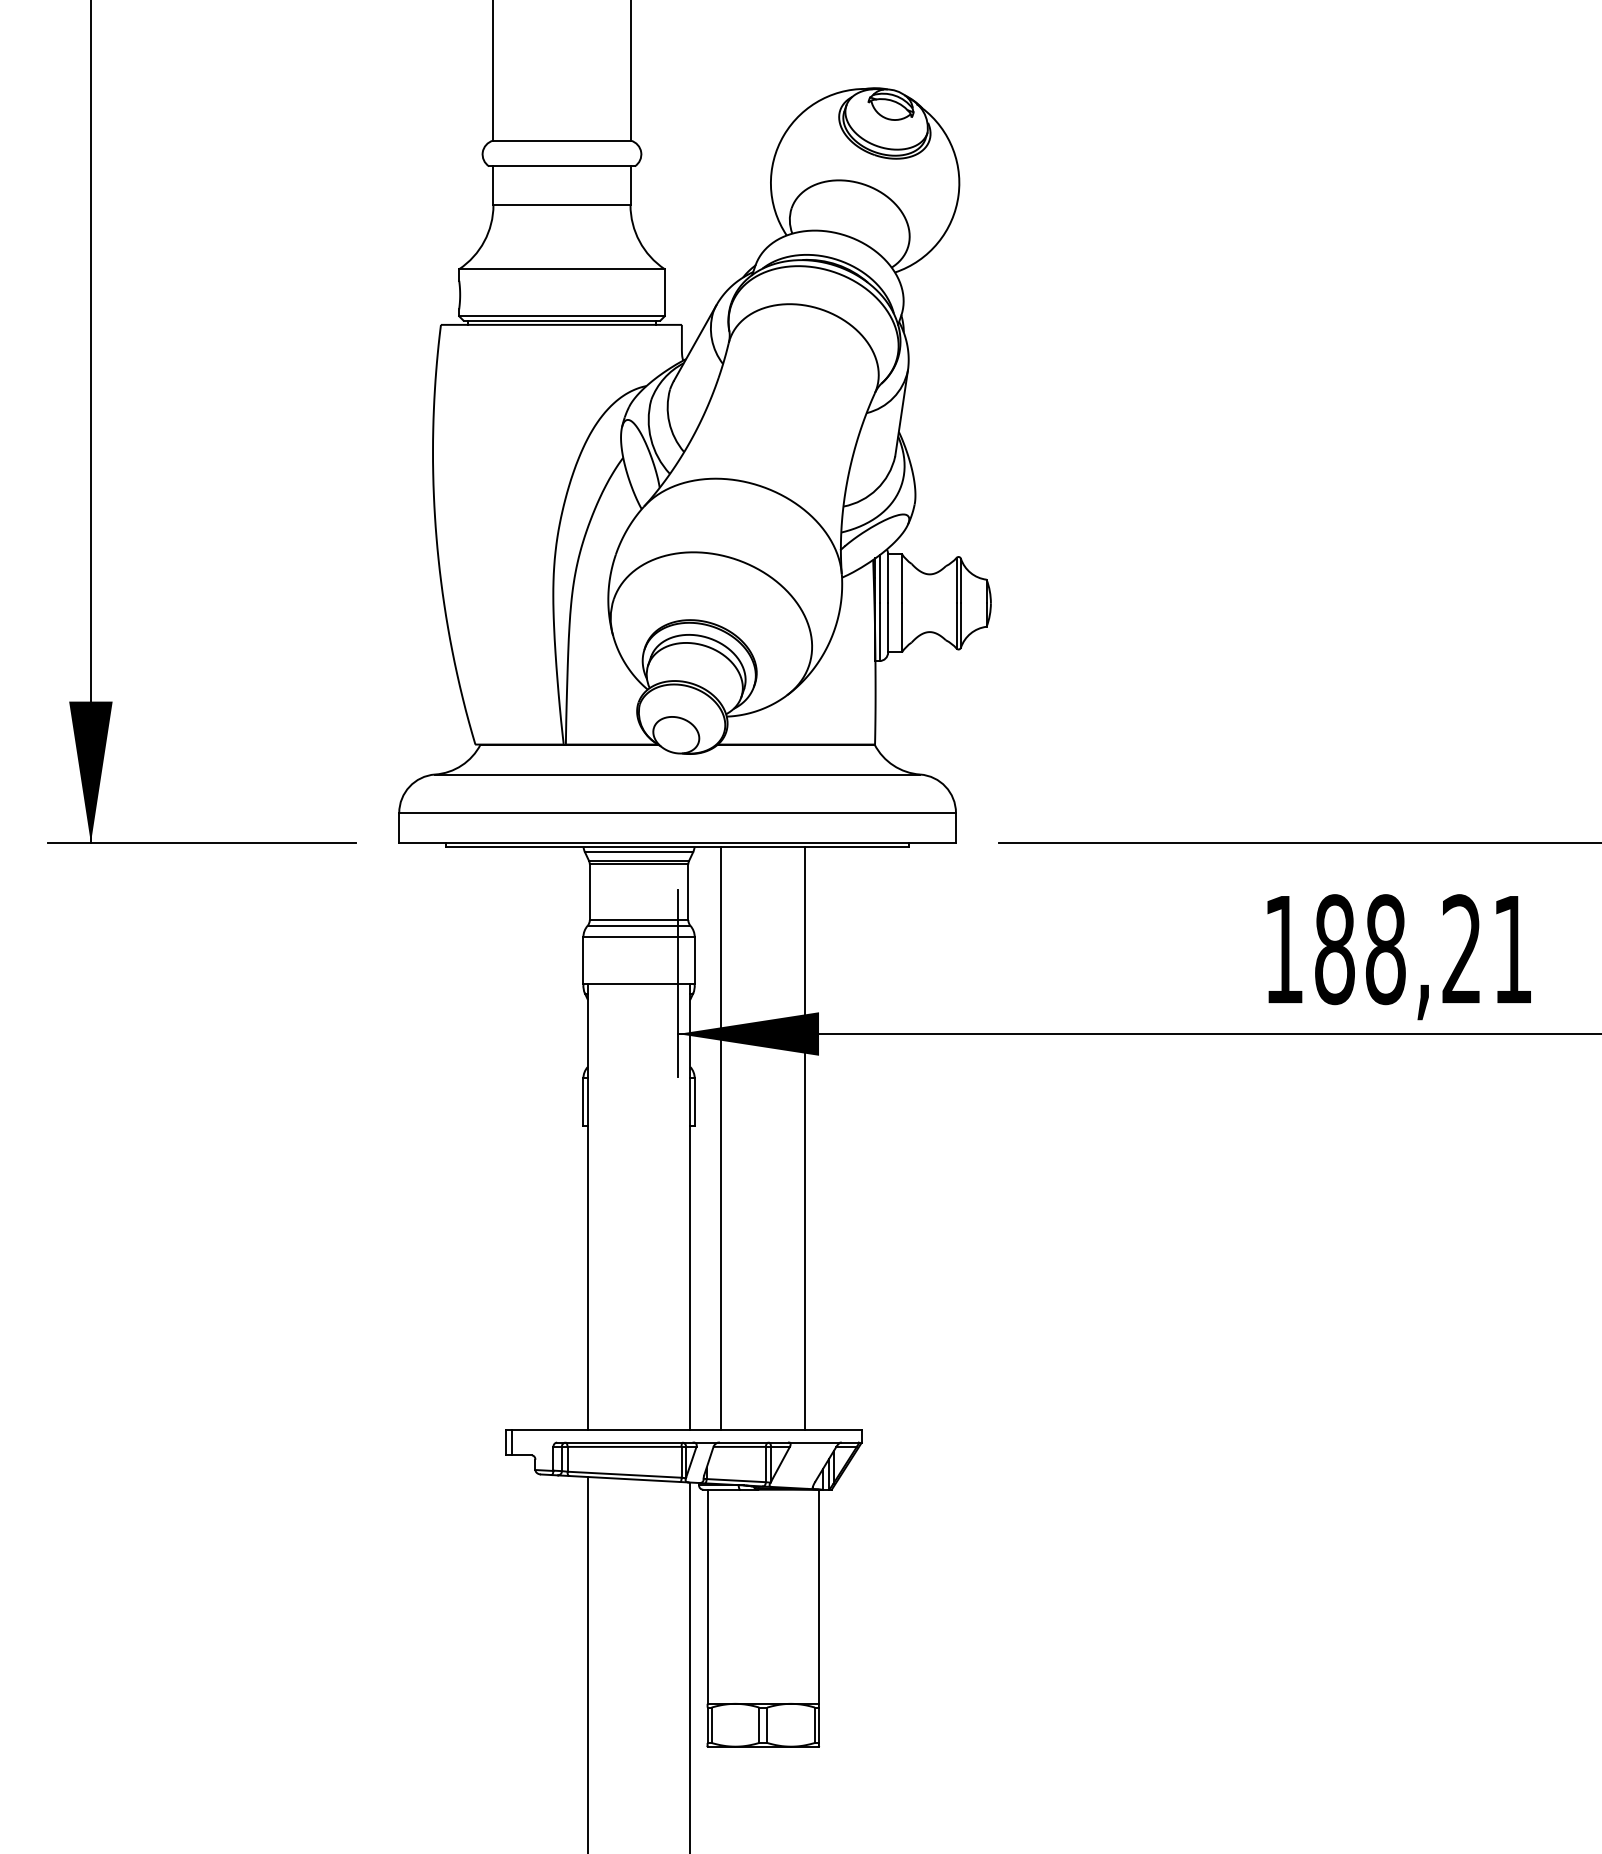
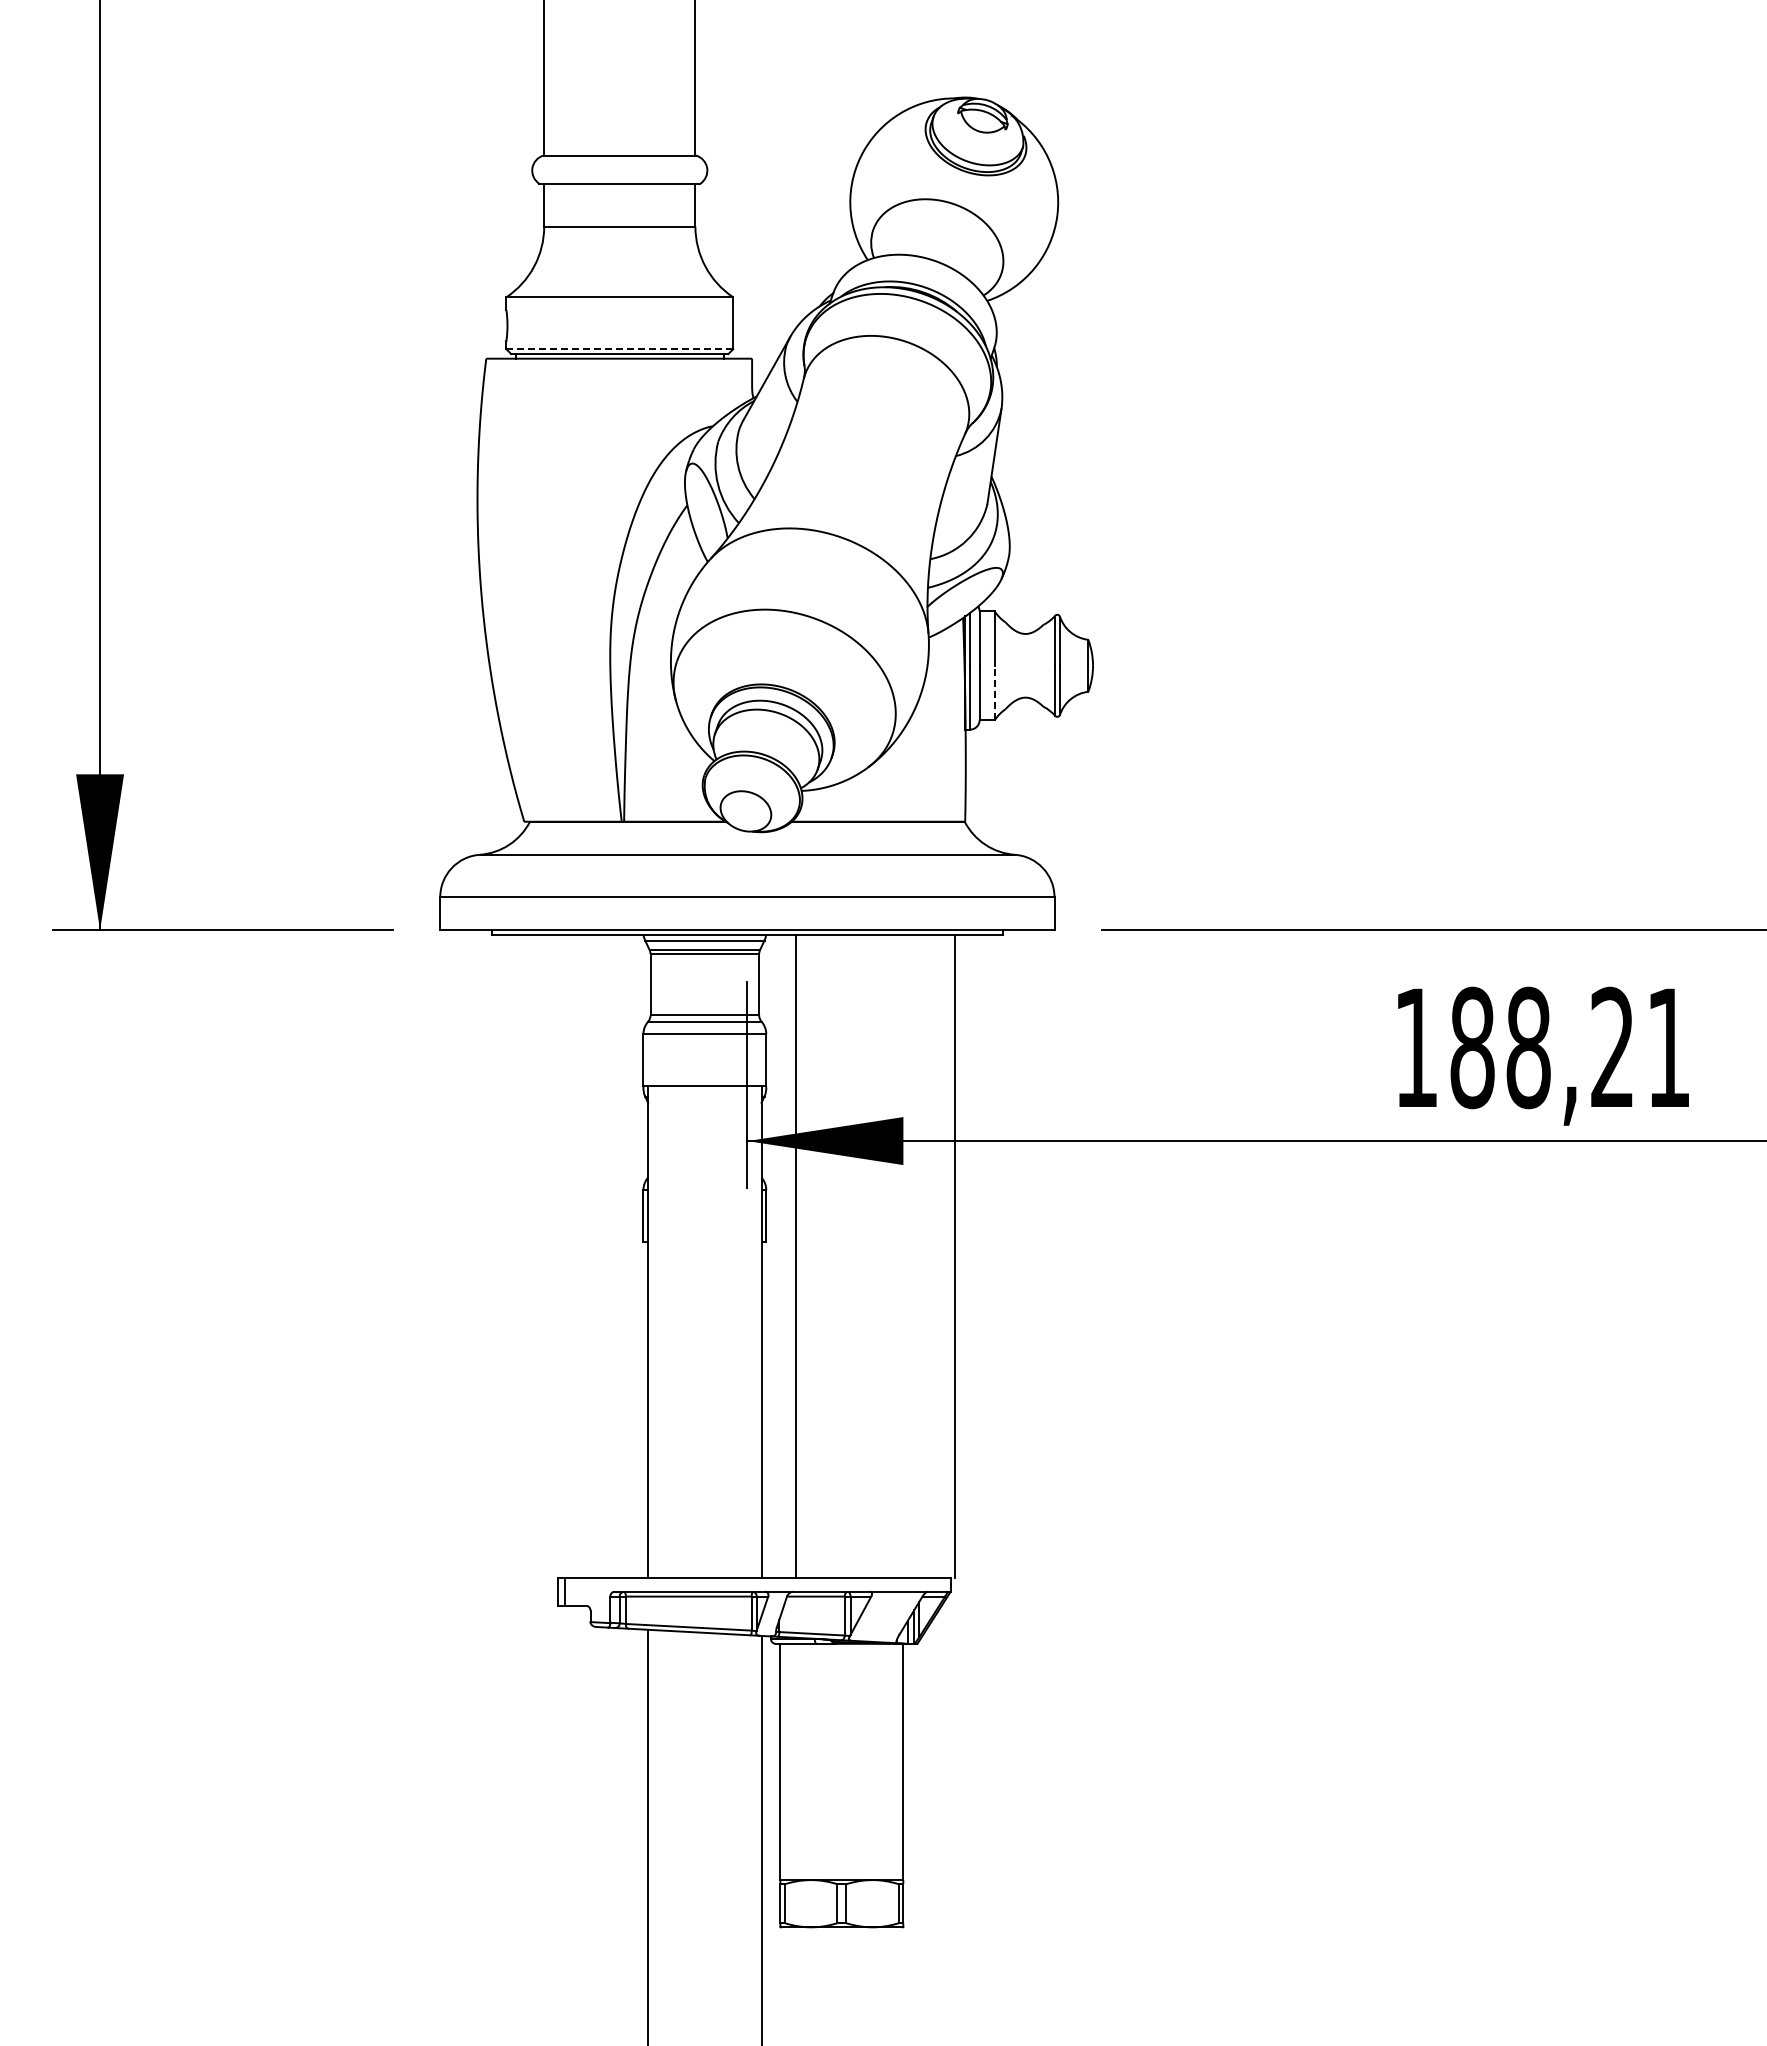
line: (562, 316) -> (620, 349), solid -> dashed
line: (901, 627) -> (994, 692), solid -> dashed
line: (805, 1138) -> (955, 1256), moved

